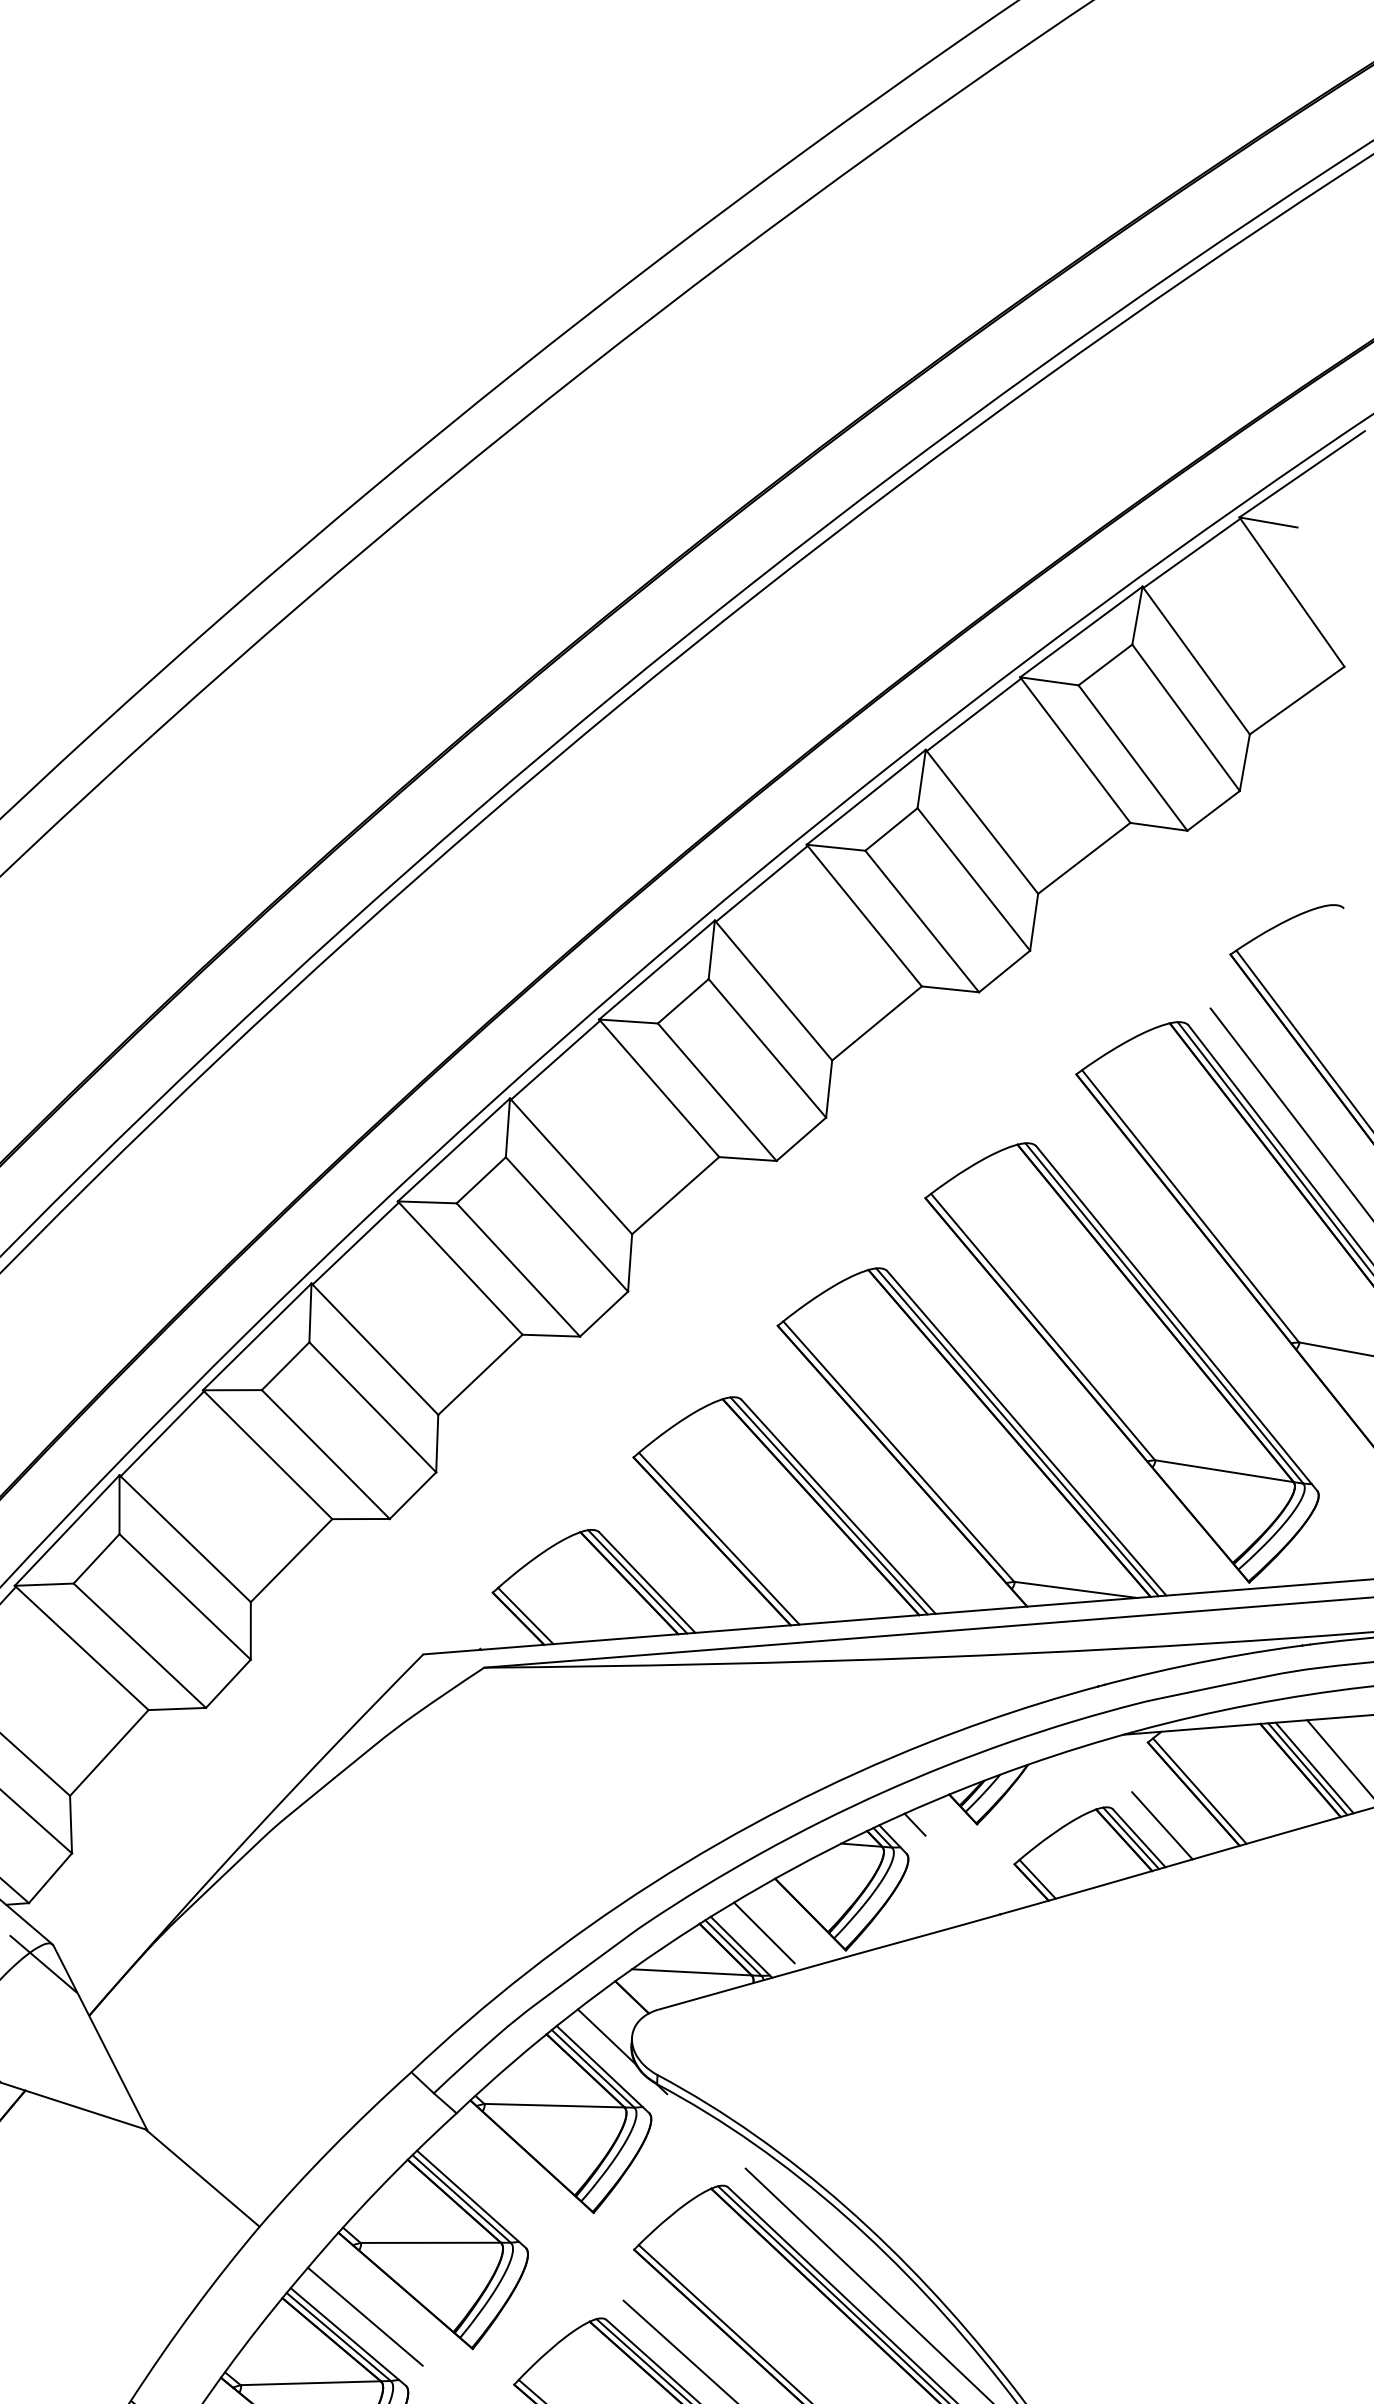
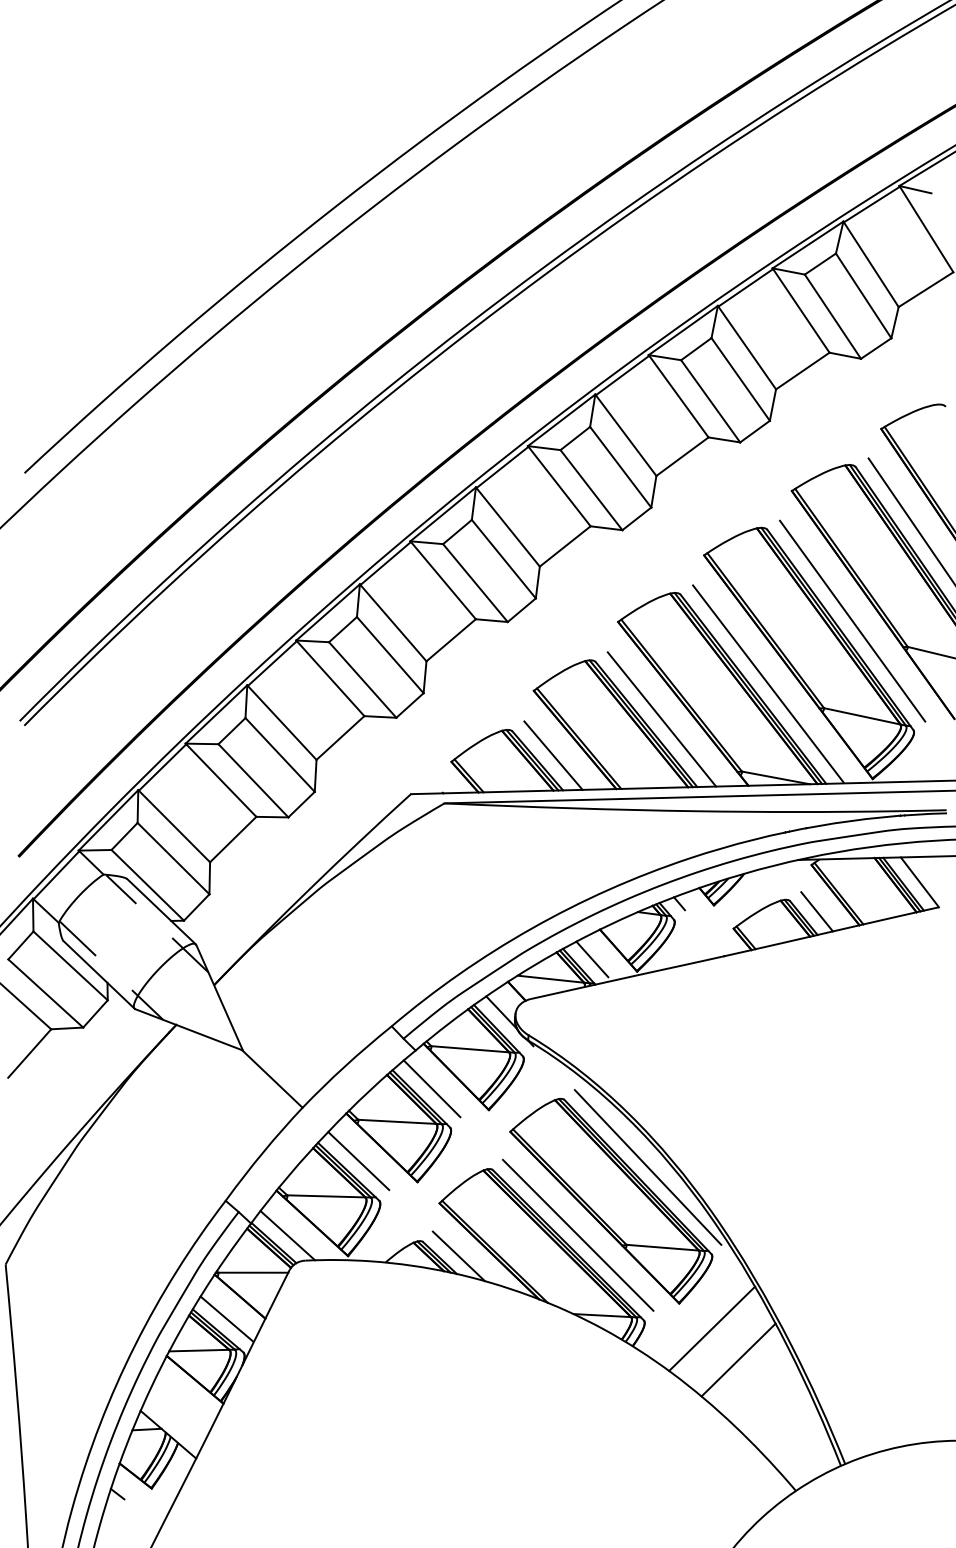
line: (1197, 1300) -> (852, 620), added
line: (1053, 1421) -> (768, 683), added
line: (864, 1496) -> (661, 719), added
line: (674, 1571) -> (553, 755), added
line: (488, 2179) -> (431, 1088), added

